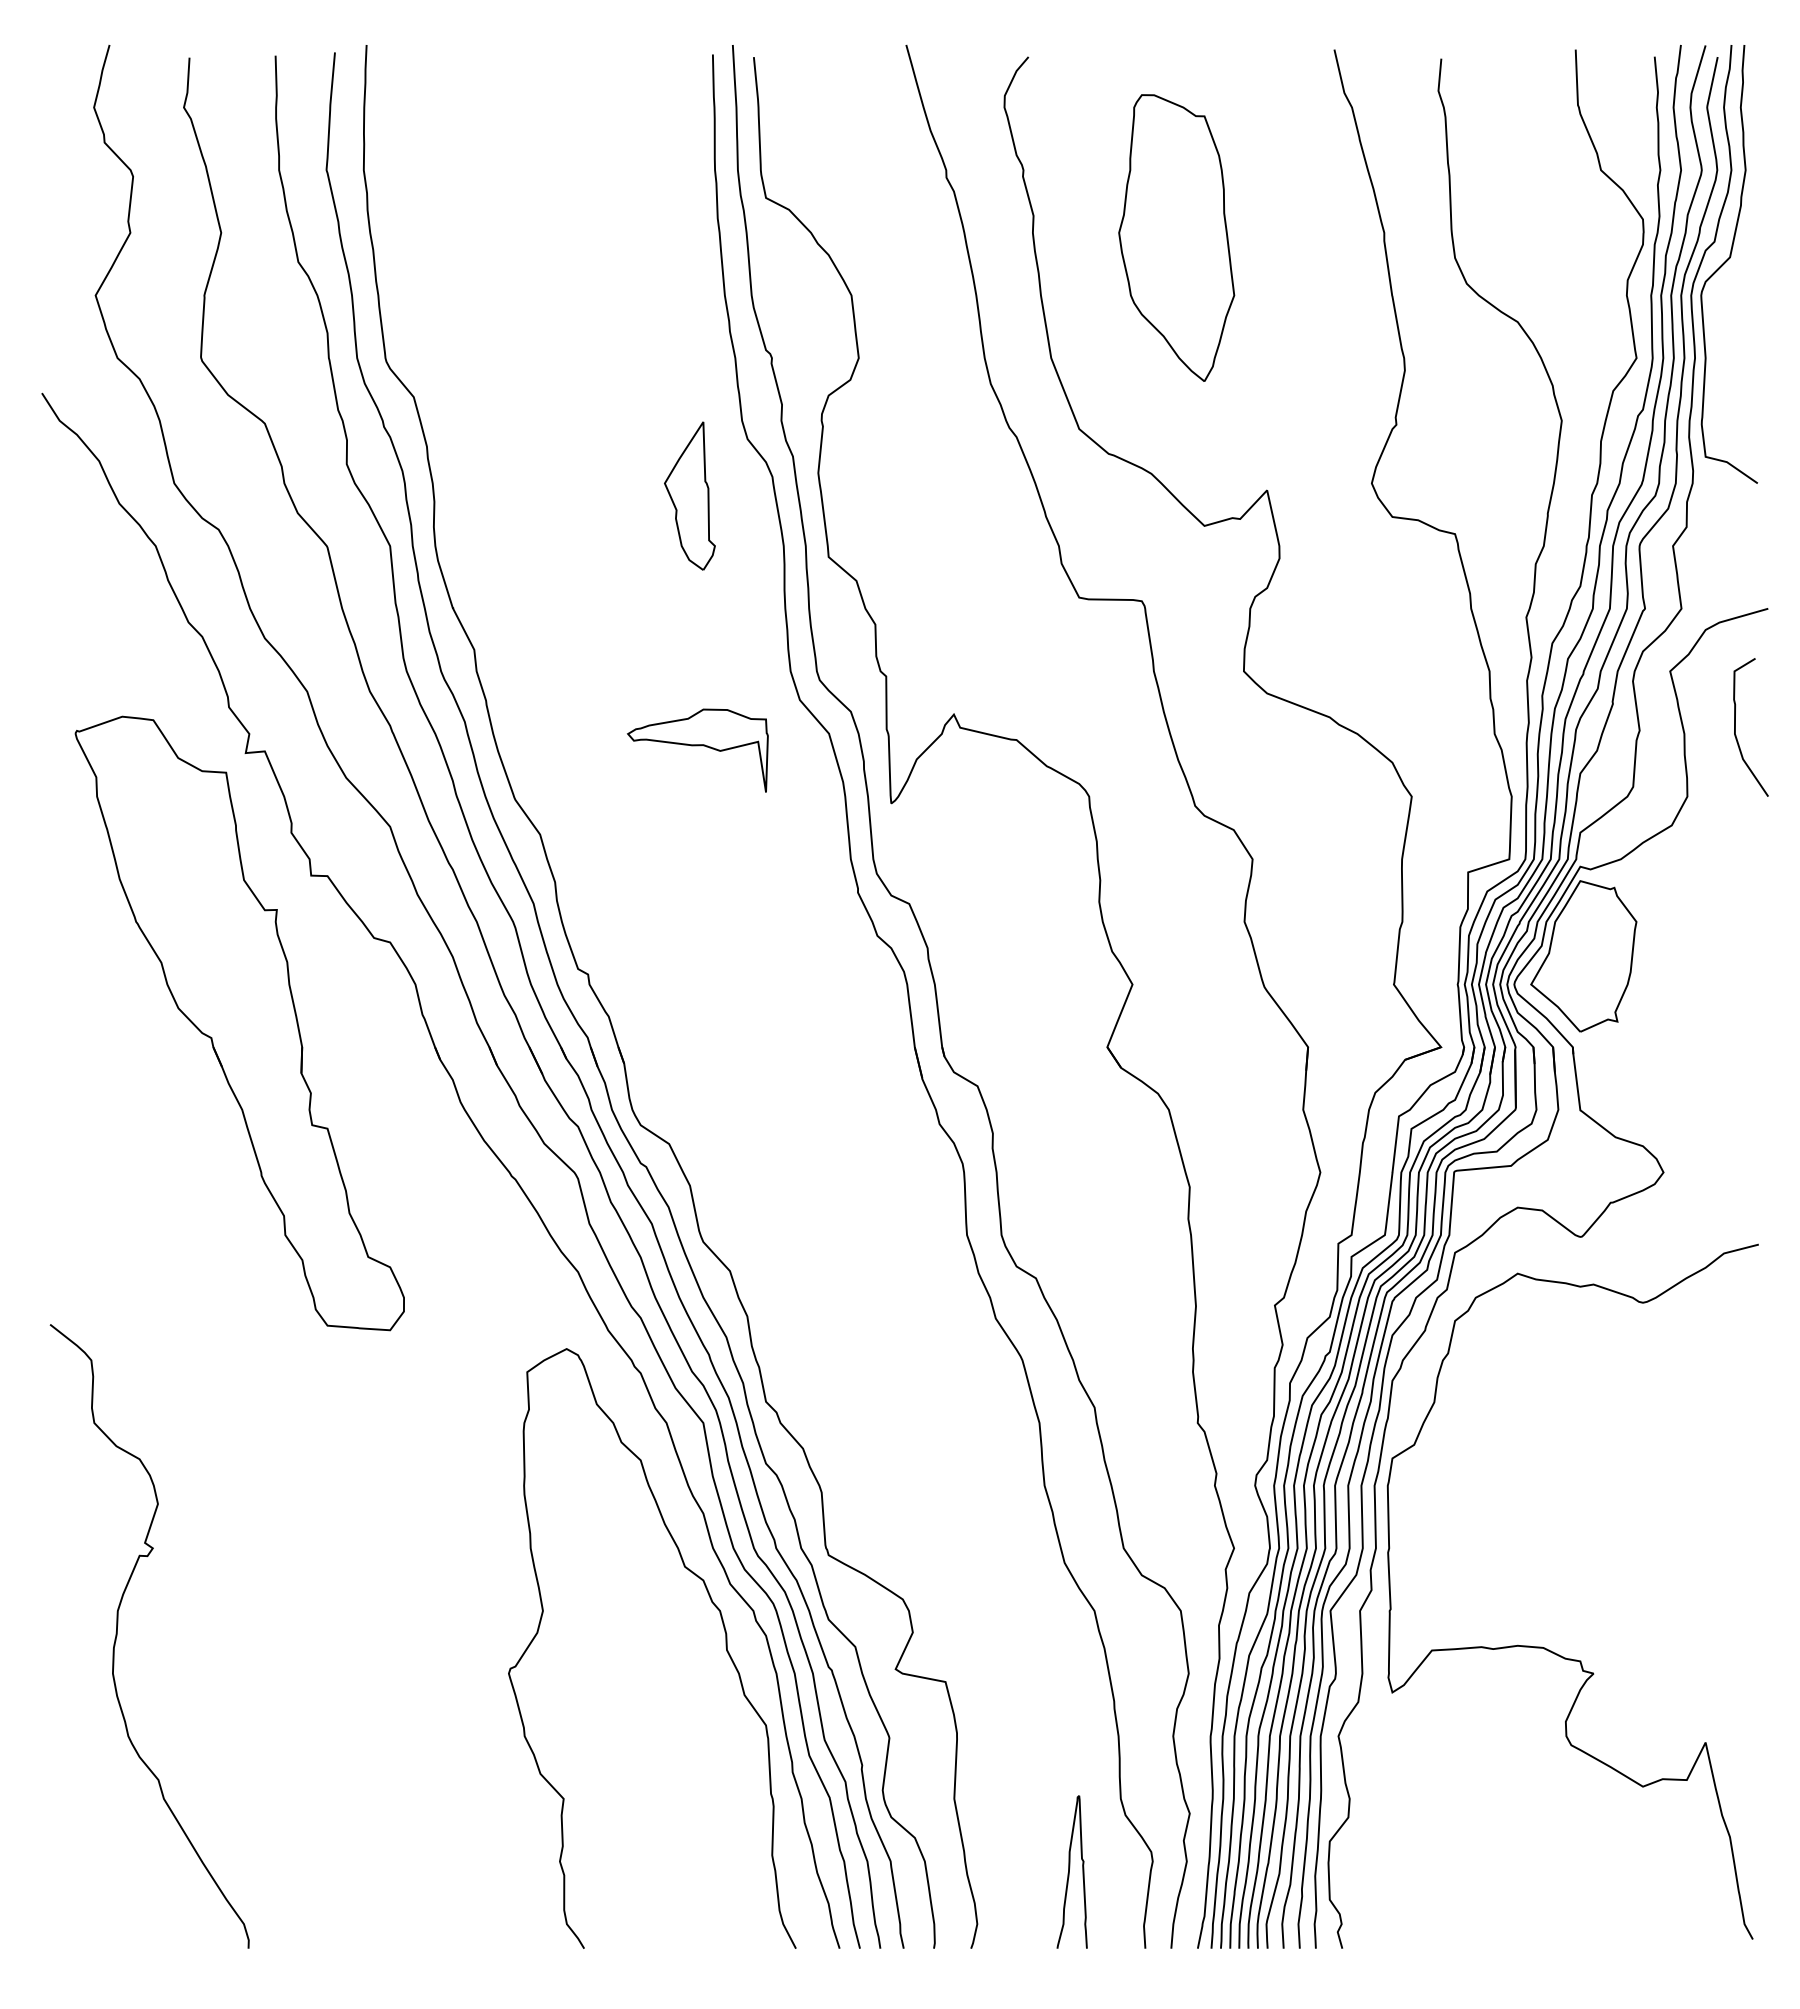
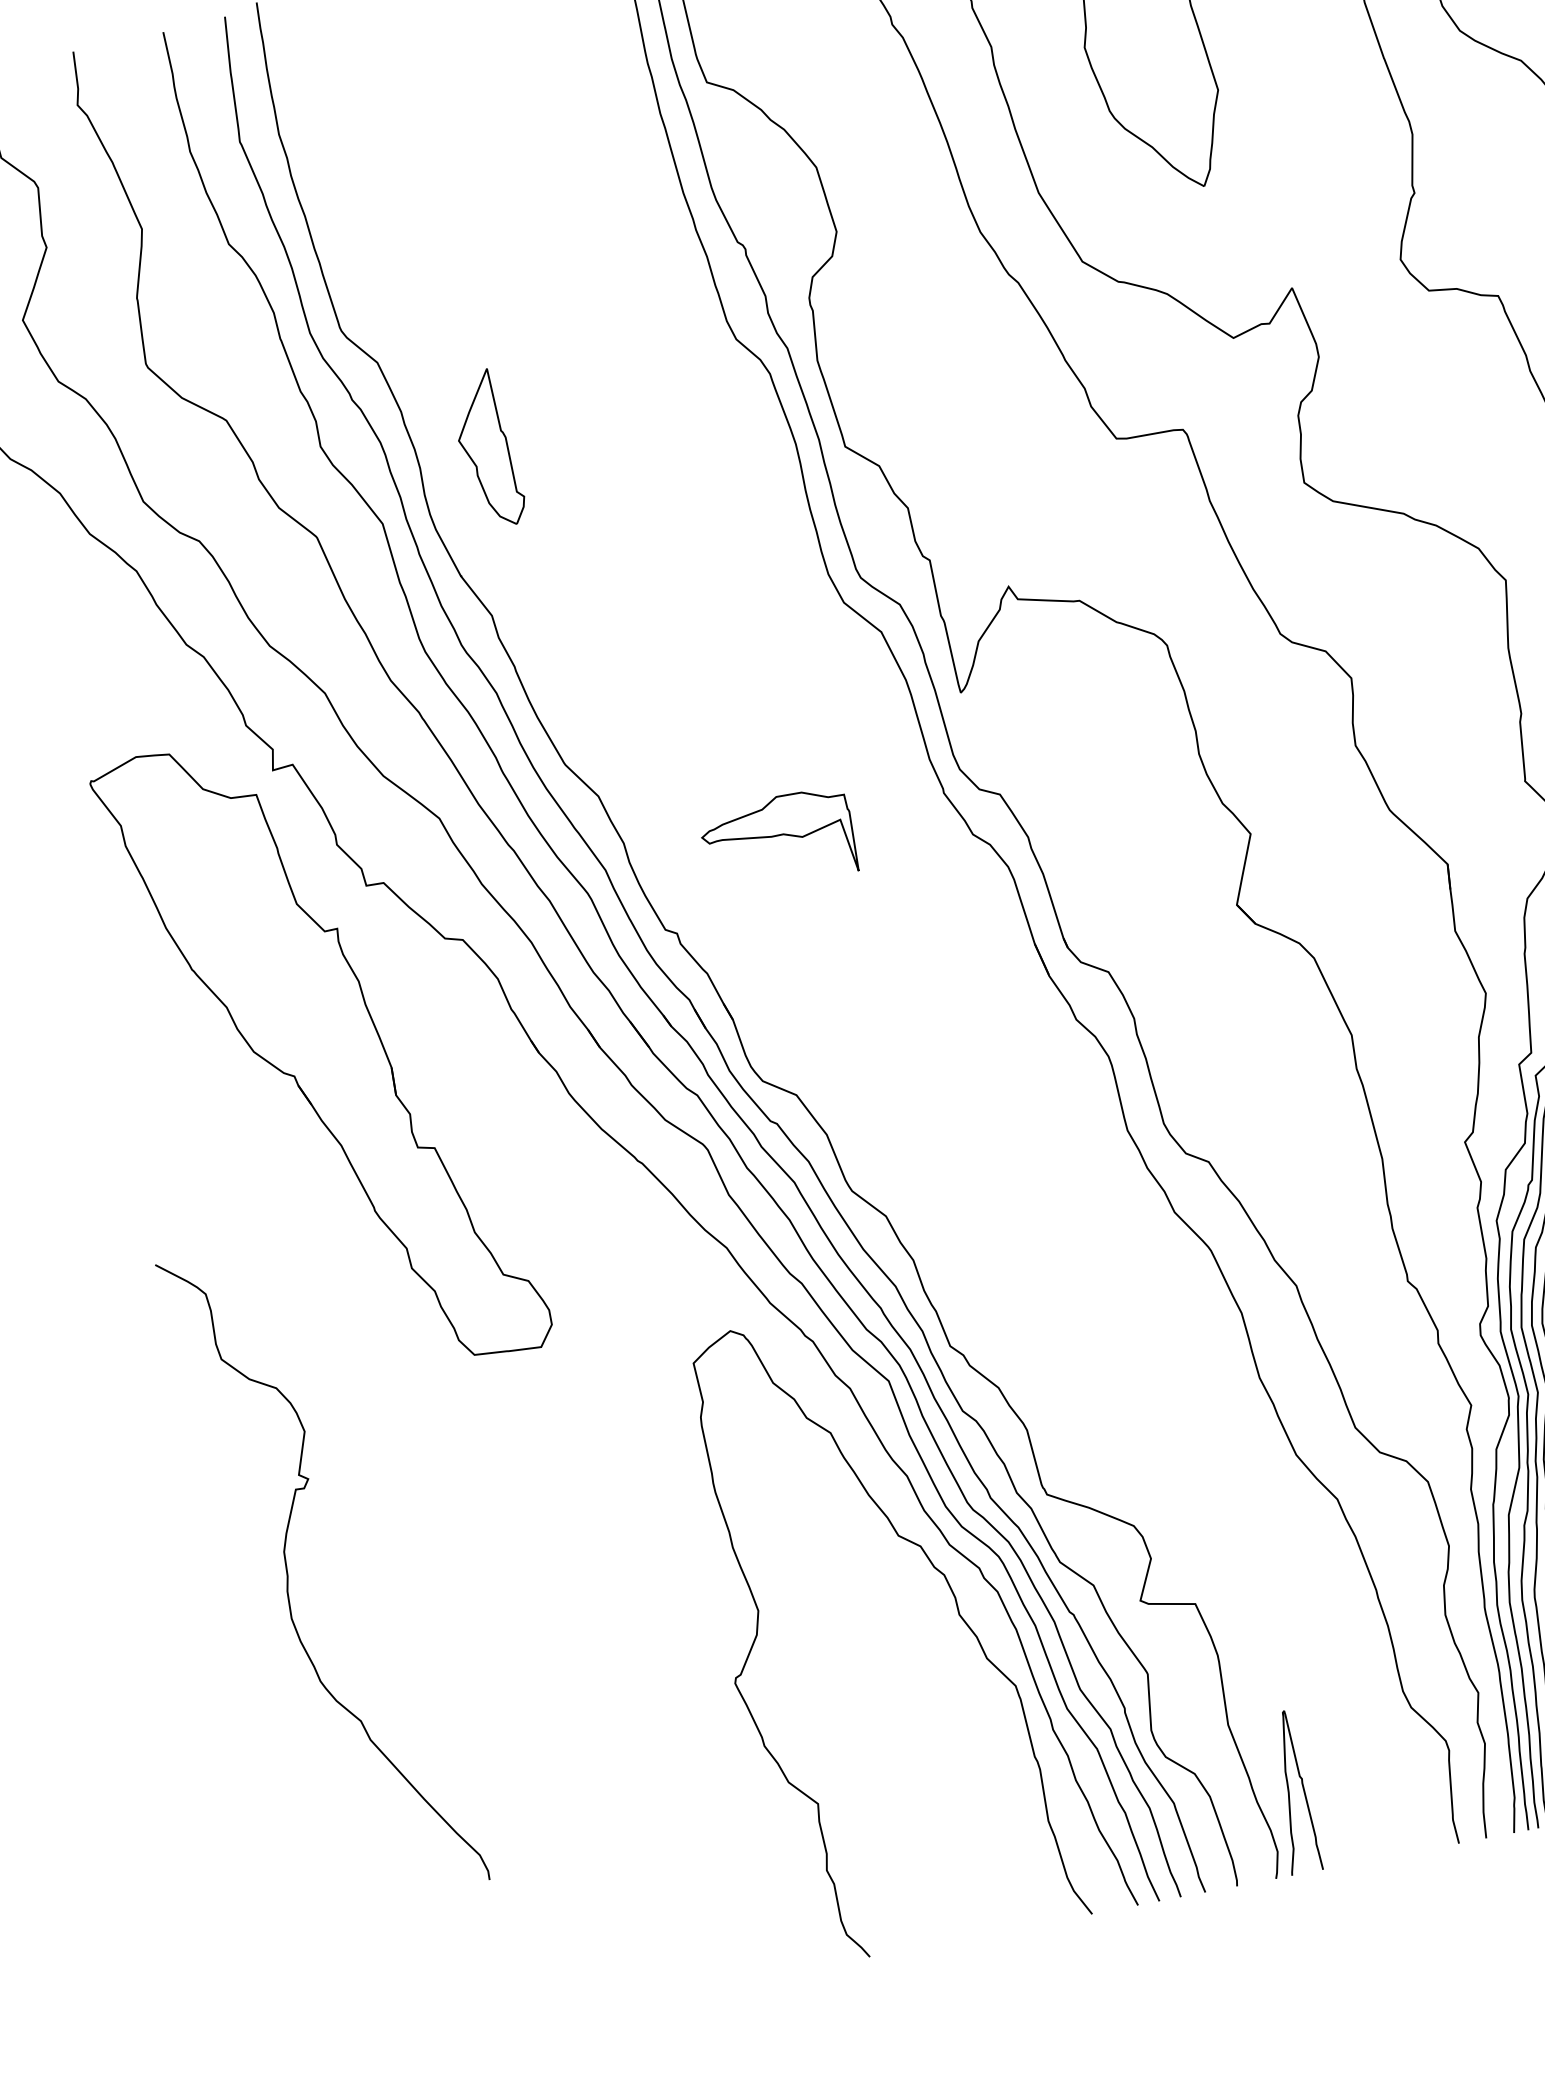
part: (689, 495) -> (487, 448), moved
part: (697, 750) -> (778, 841), moved
curve: (117, 1636) -> (288, 1578), moved
curve: (1069, 1871) -> (1289, 1792), moved

